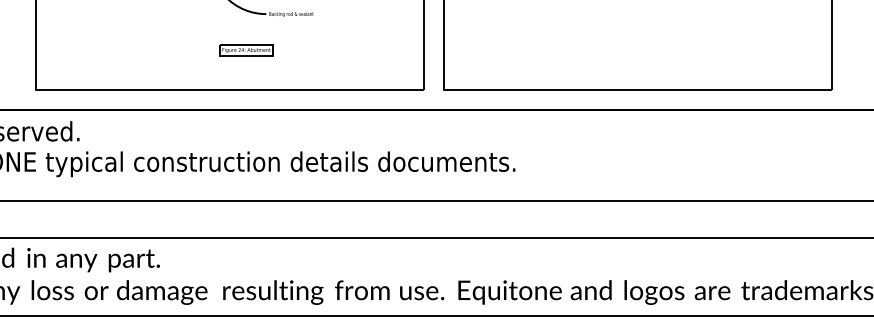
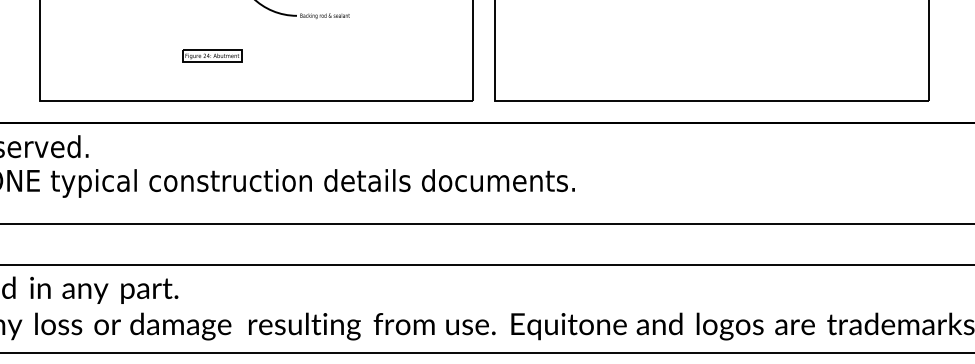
part: (246, 50) -> (212, 56), moved

